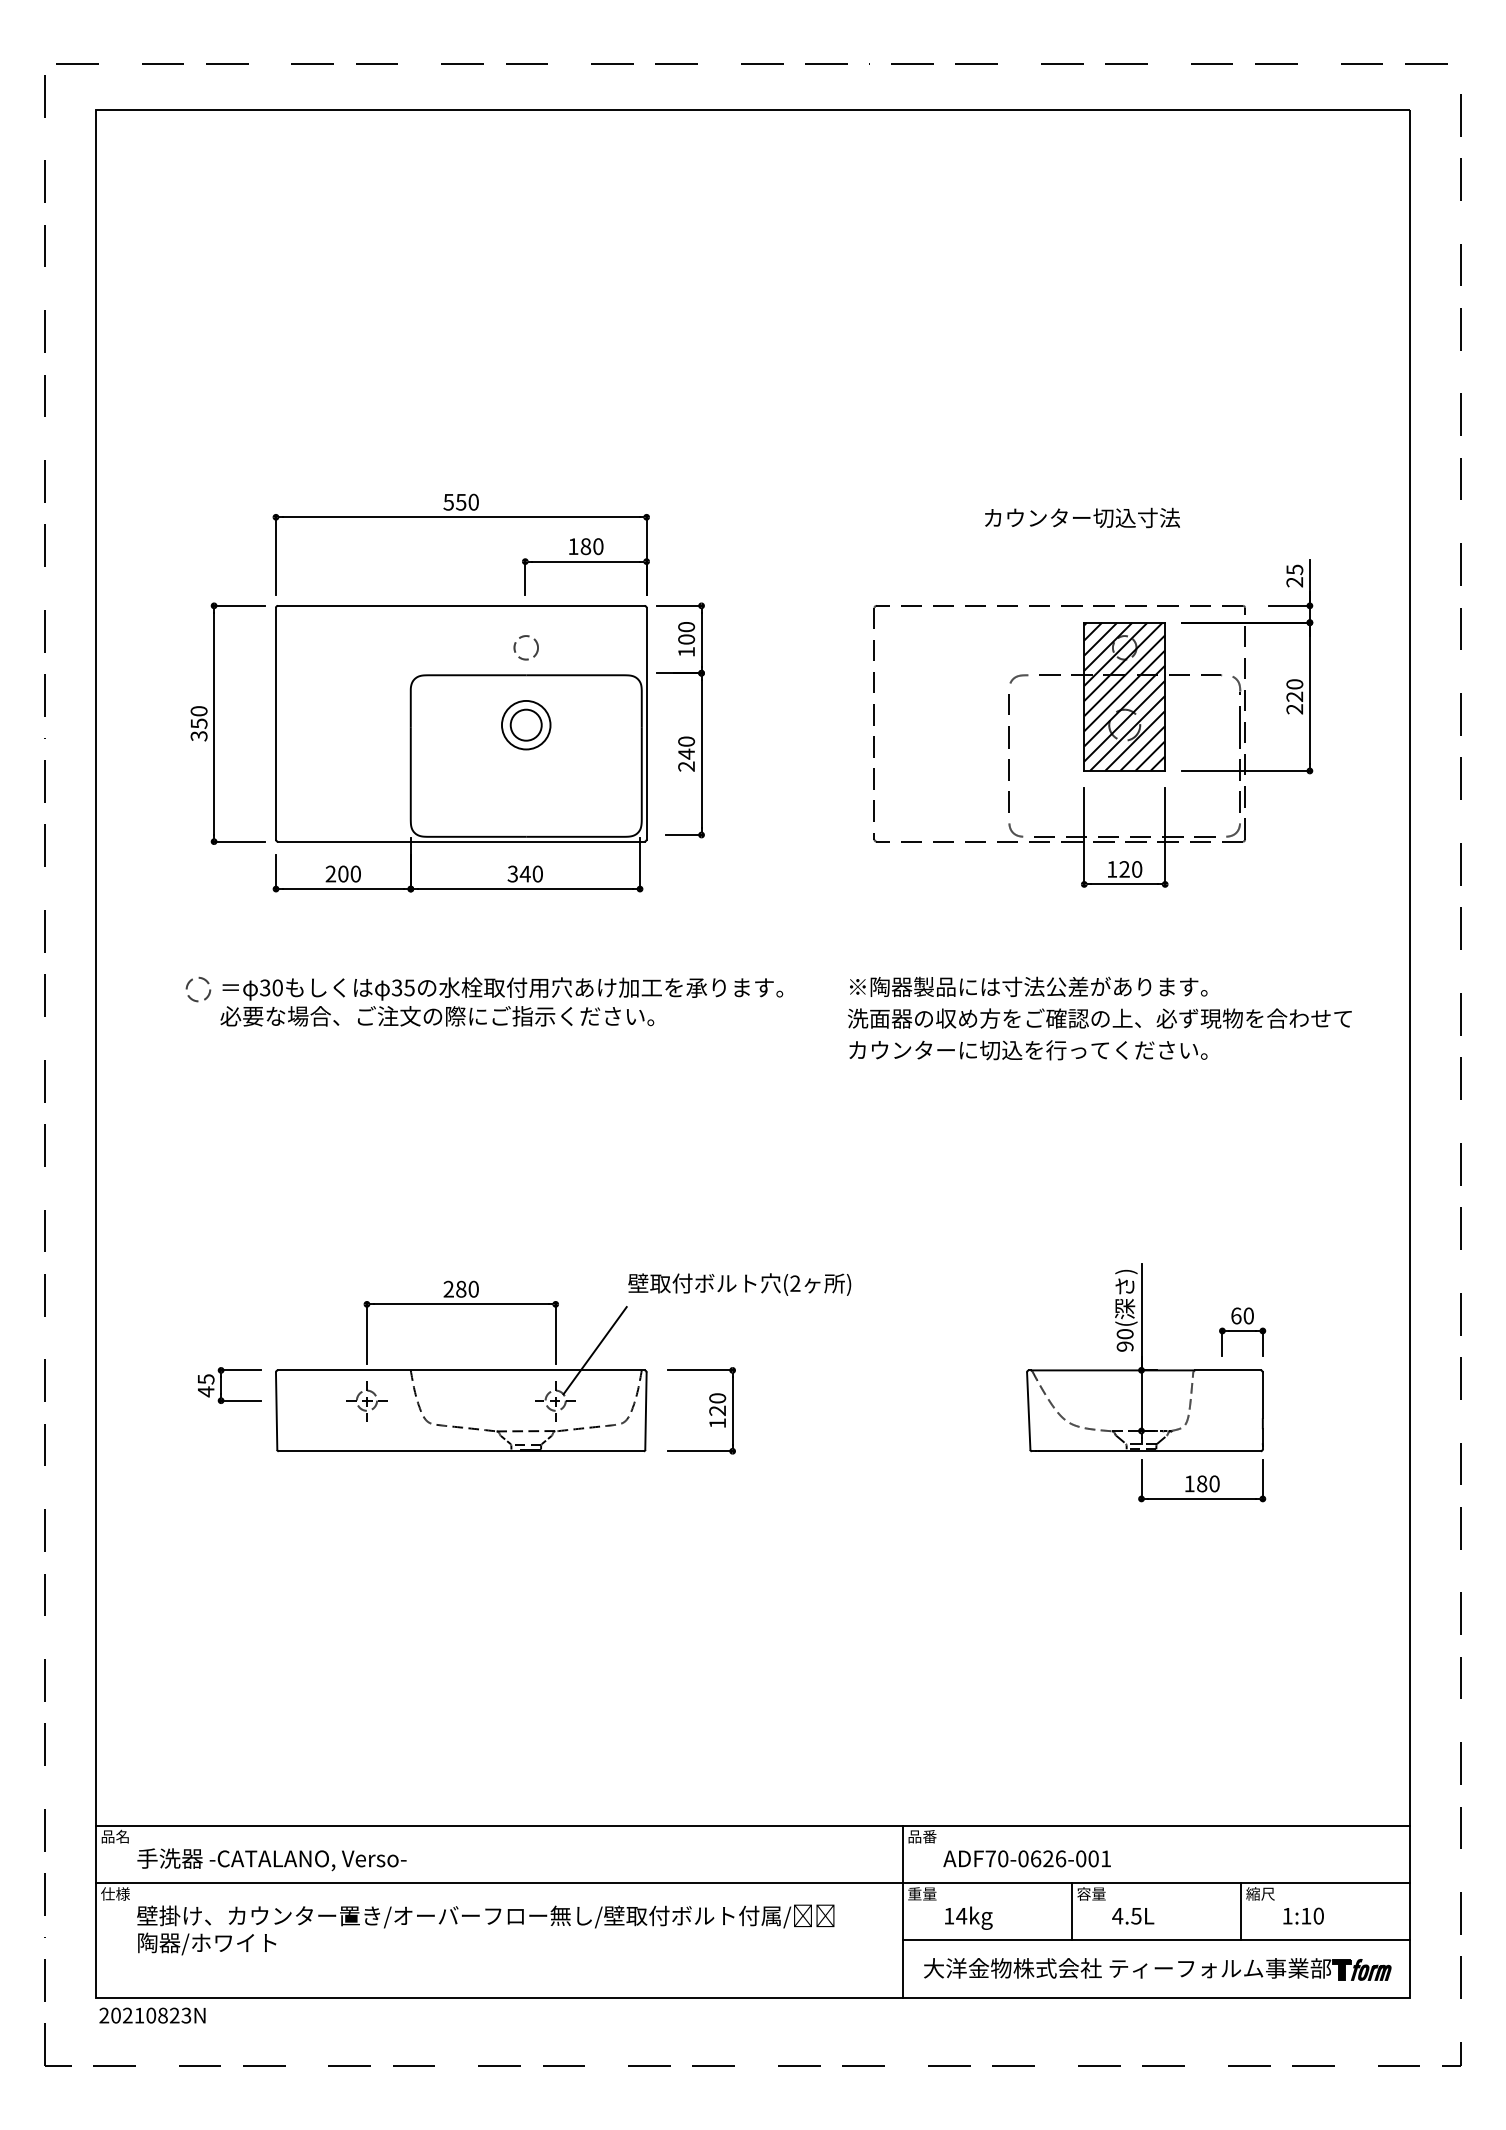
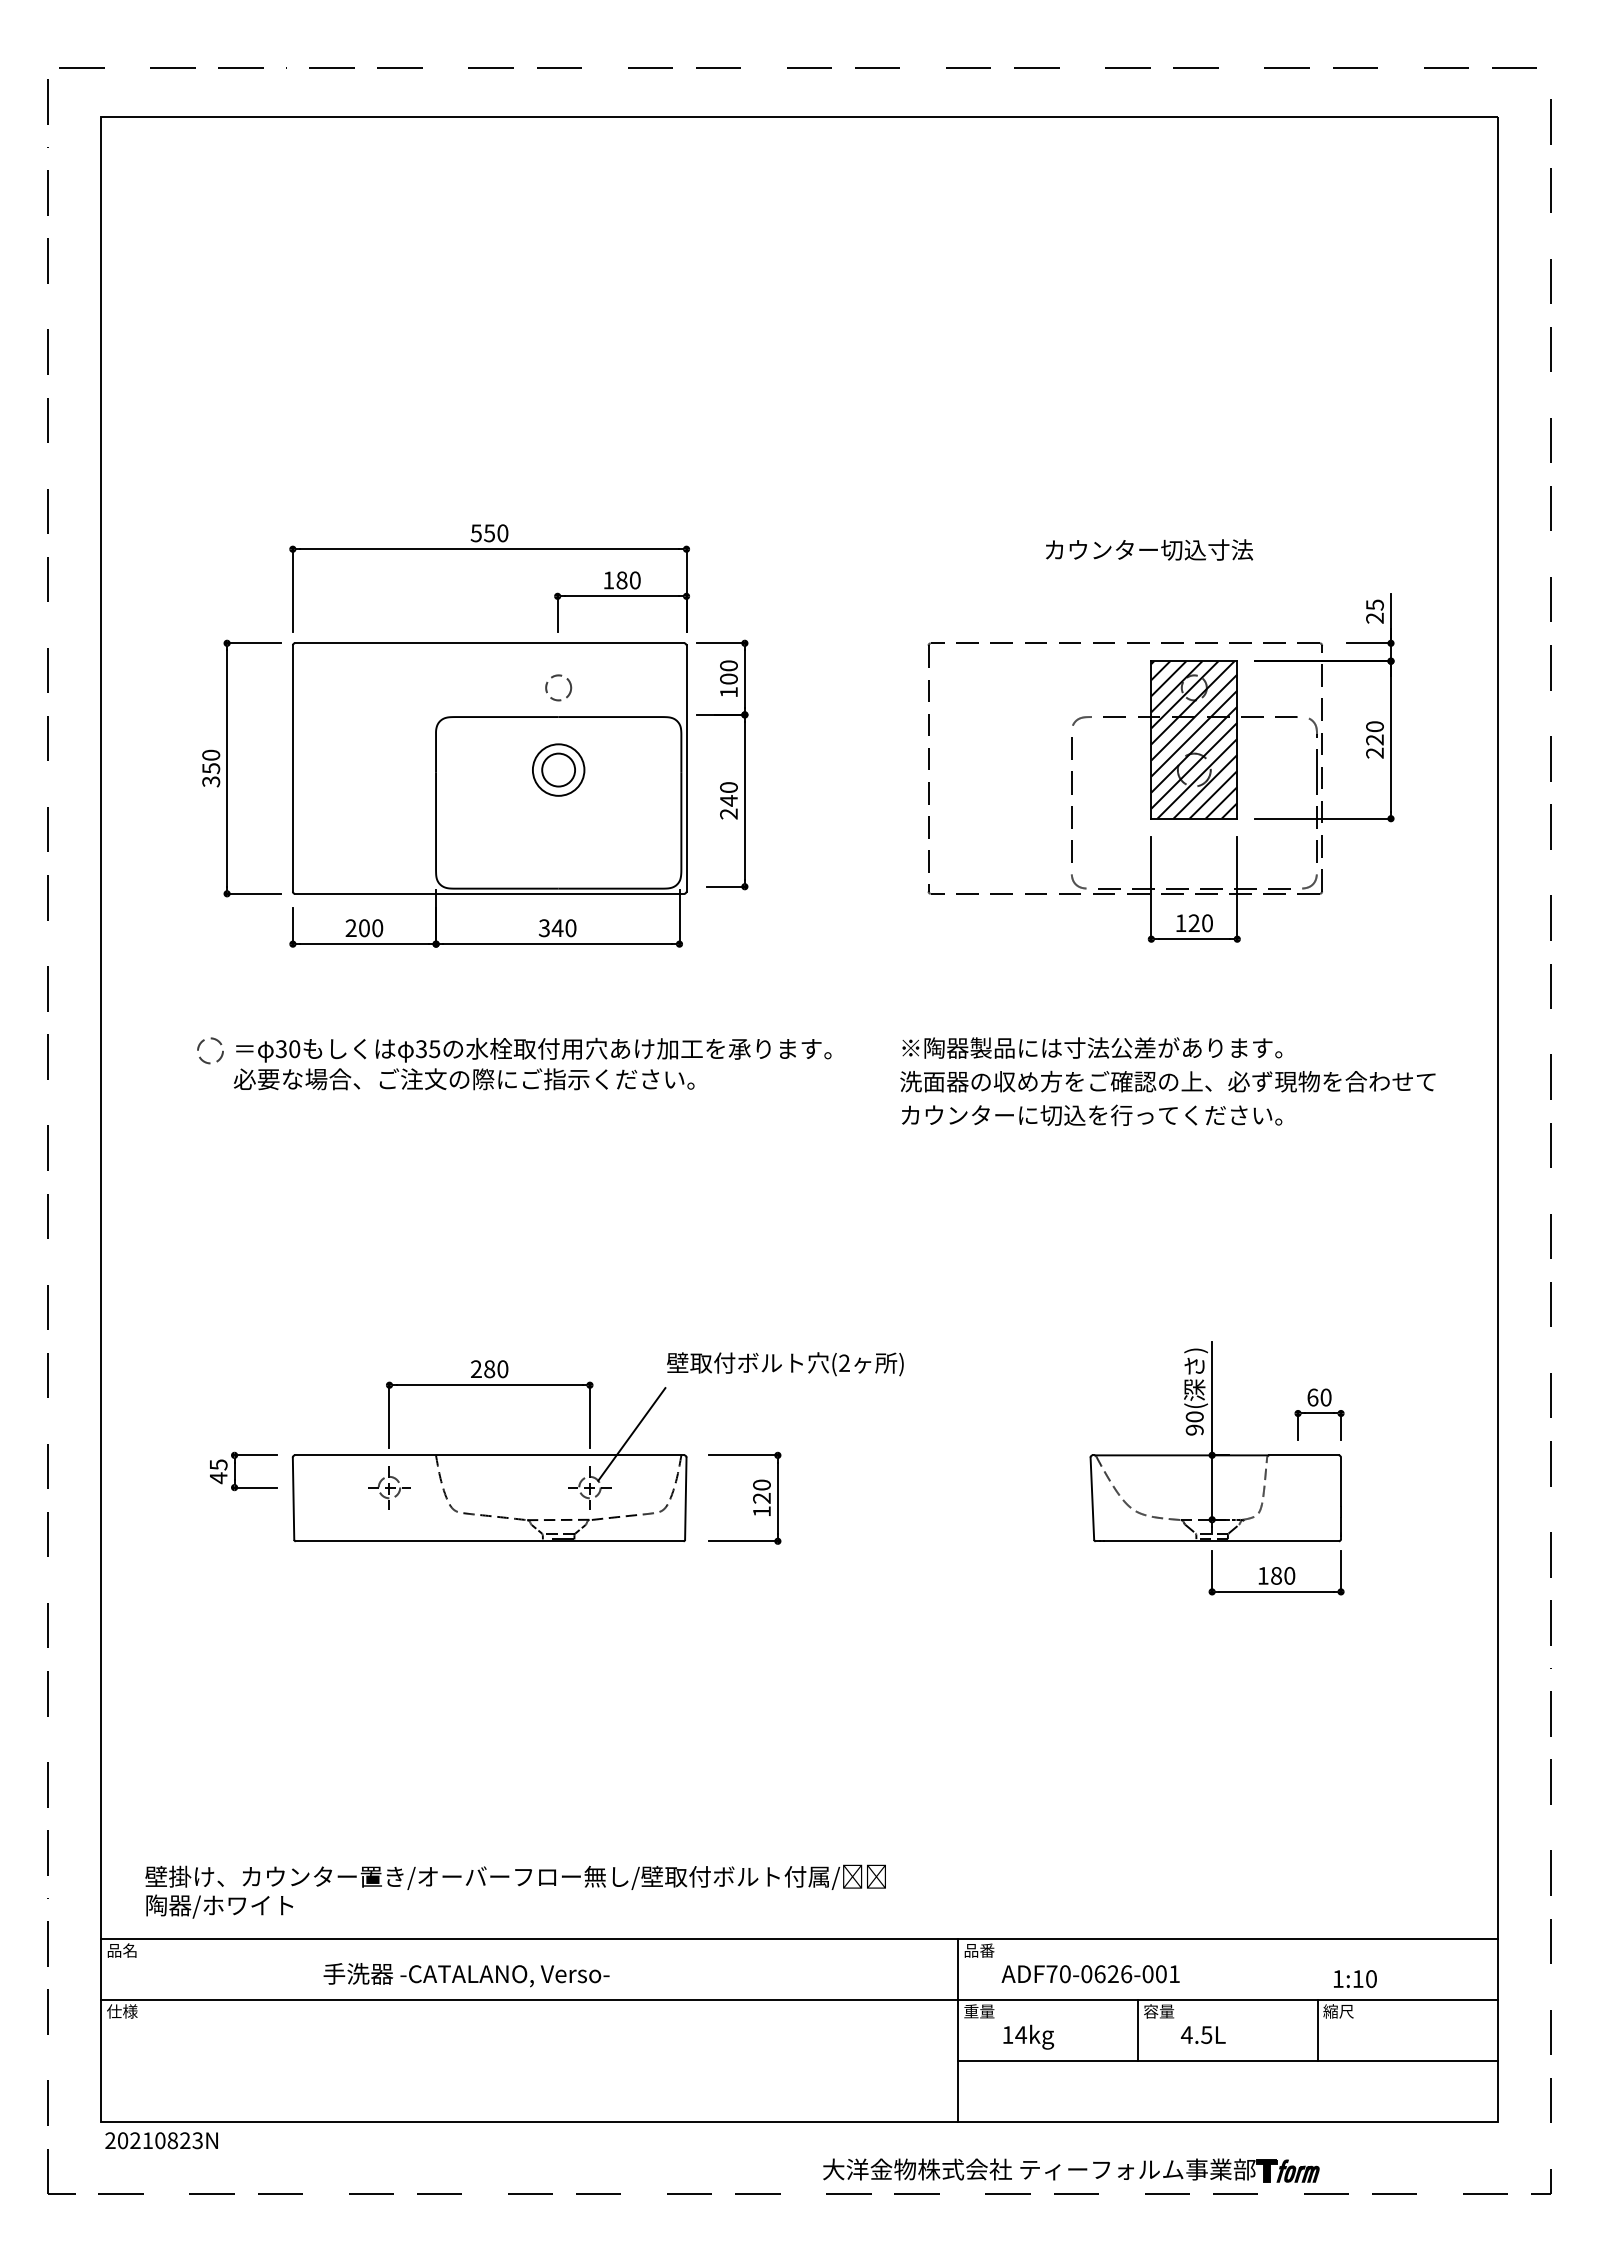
text: (271, 1860) -> (466, 1975), moved
text: (1303, 1915) -> (1355, 1978), moved
text: (485, 1929) -> (515, 1891), moved
part: (1157, 1969) -> (1071, 2170), moved

